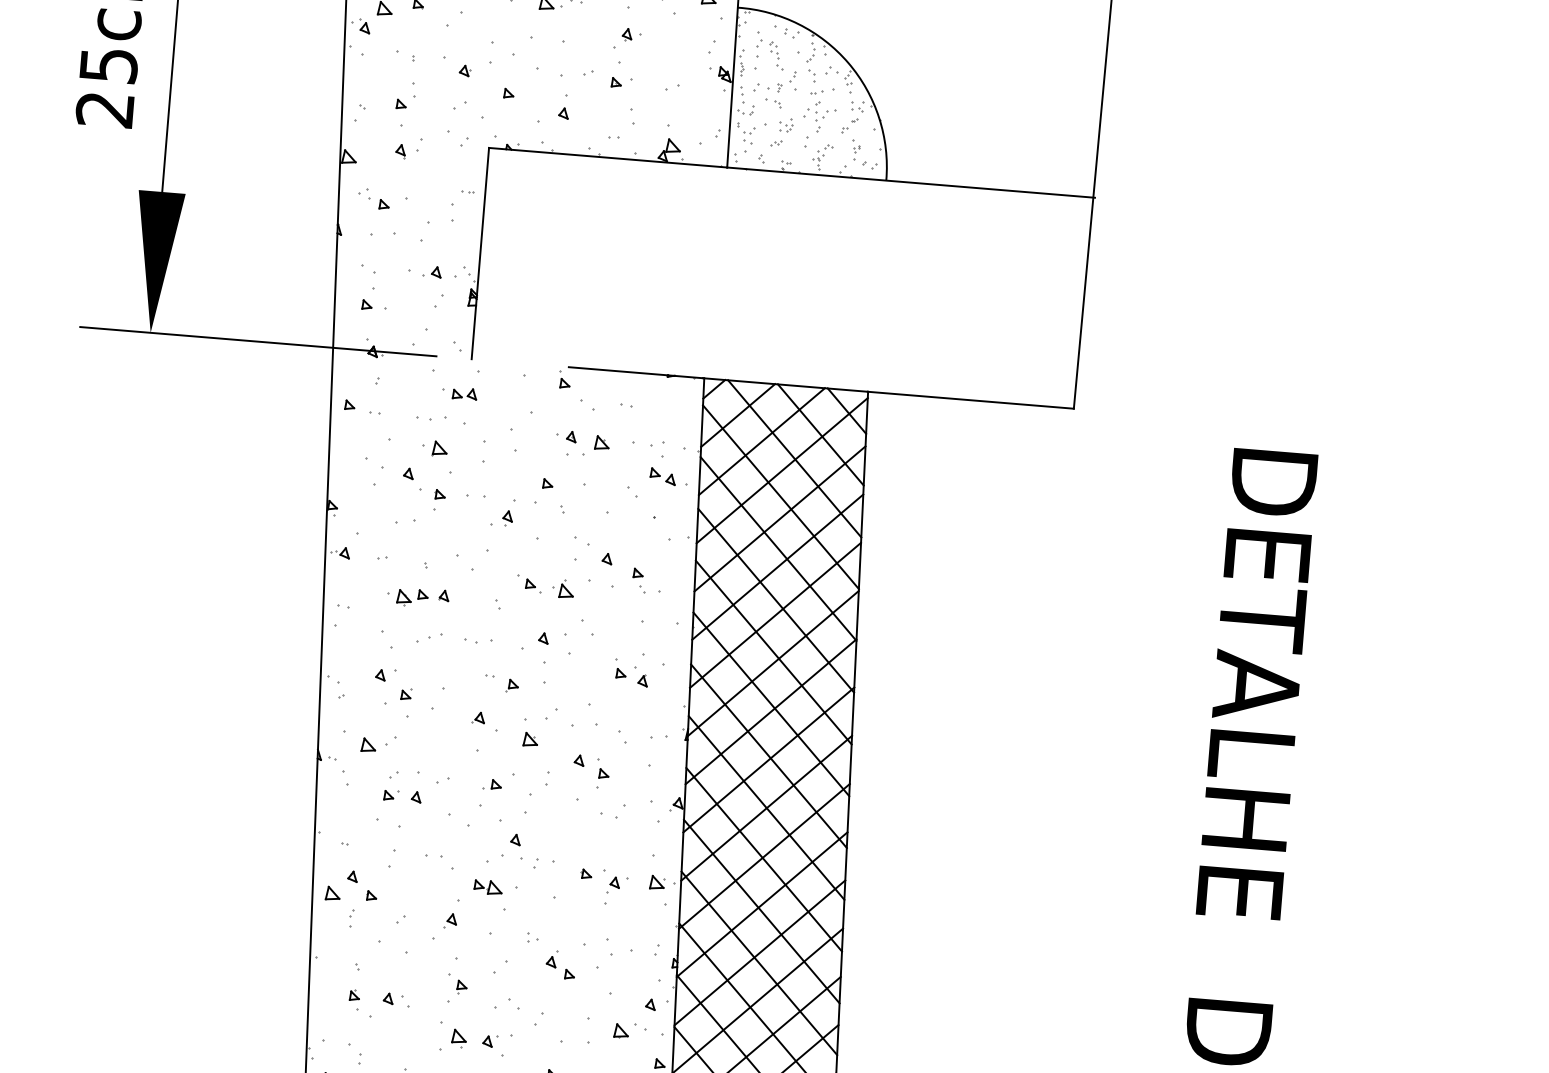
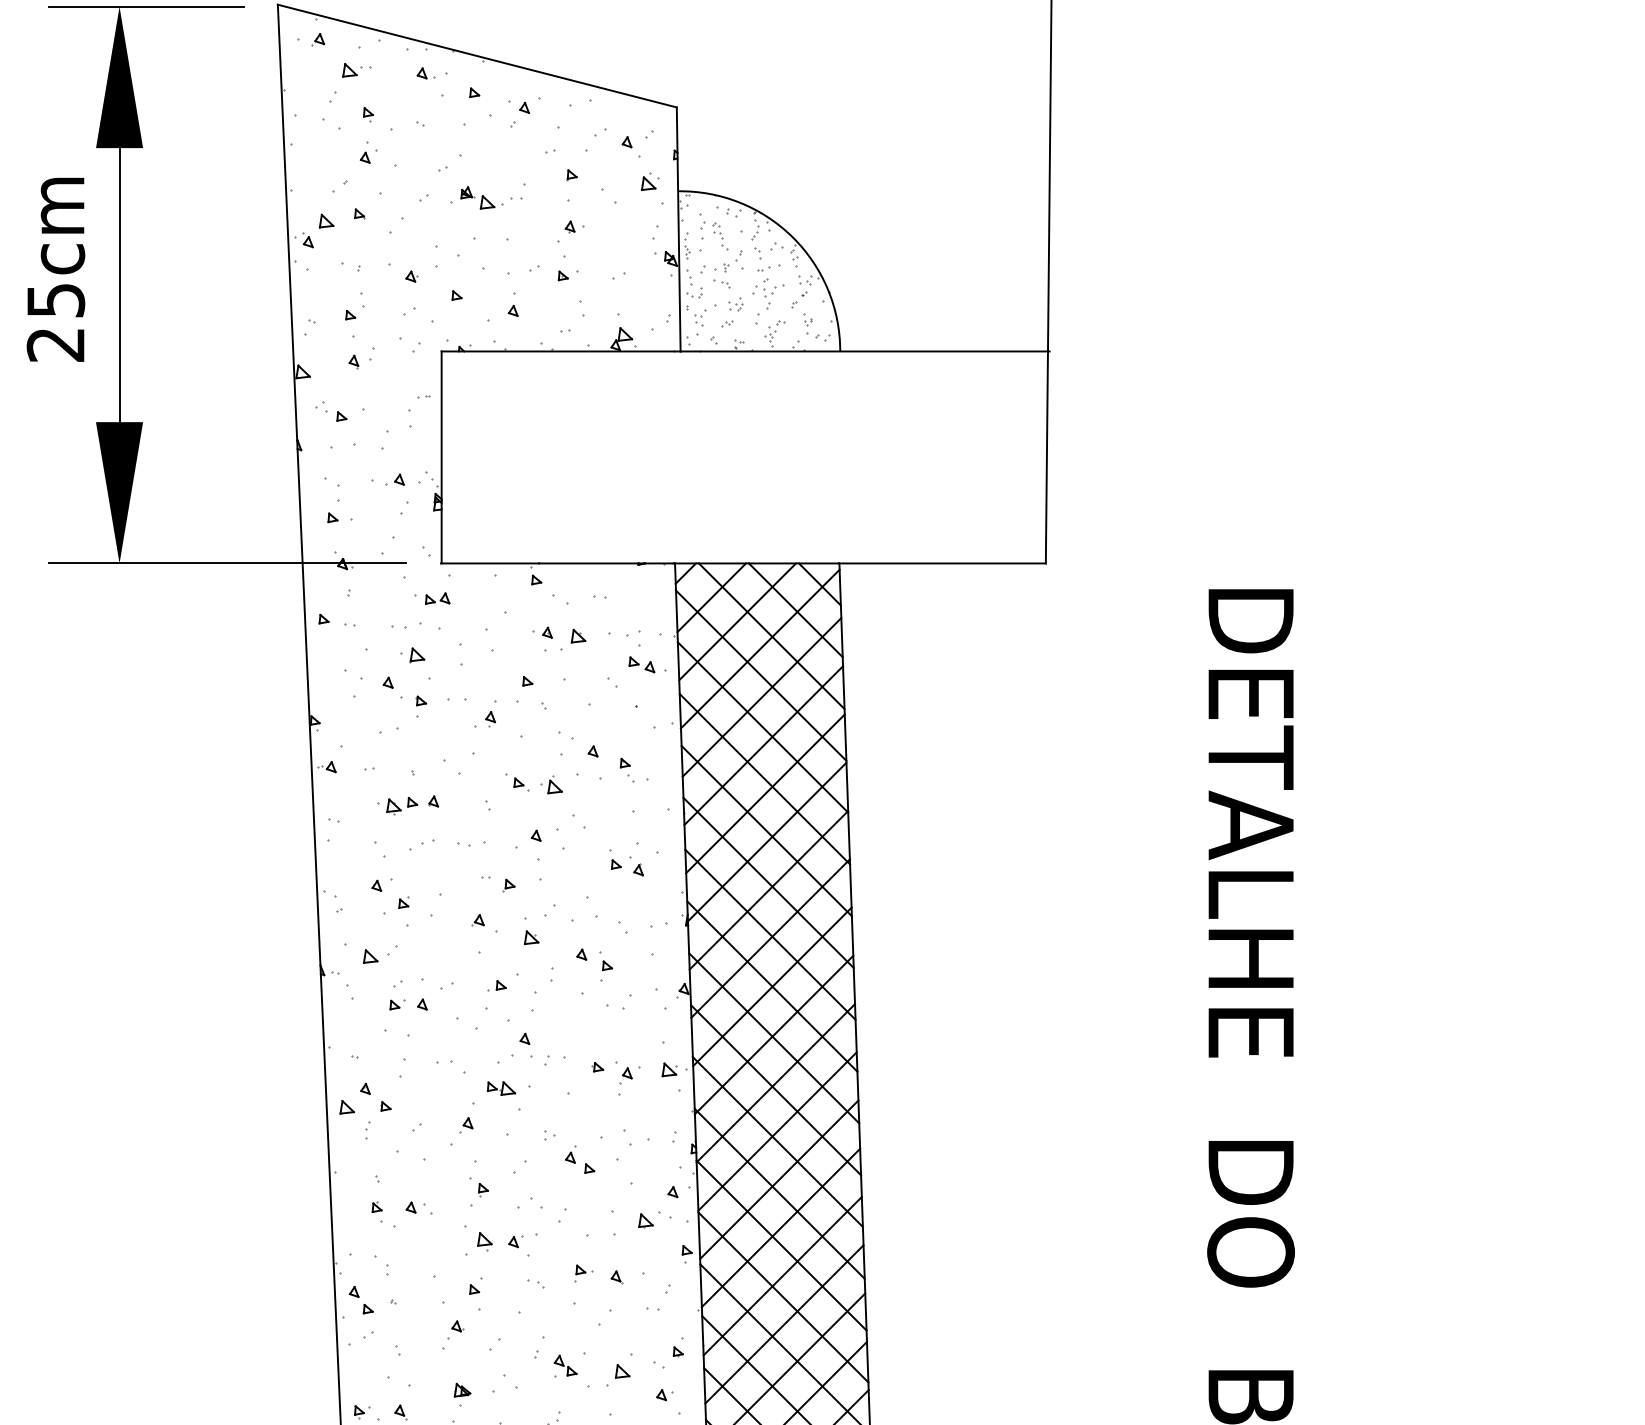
line: (519, 363) -> (489, 563), added

